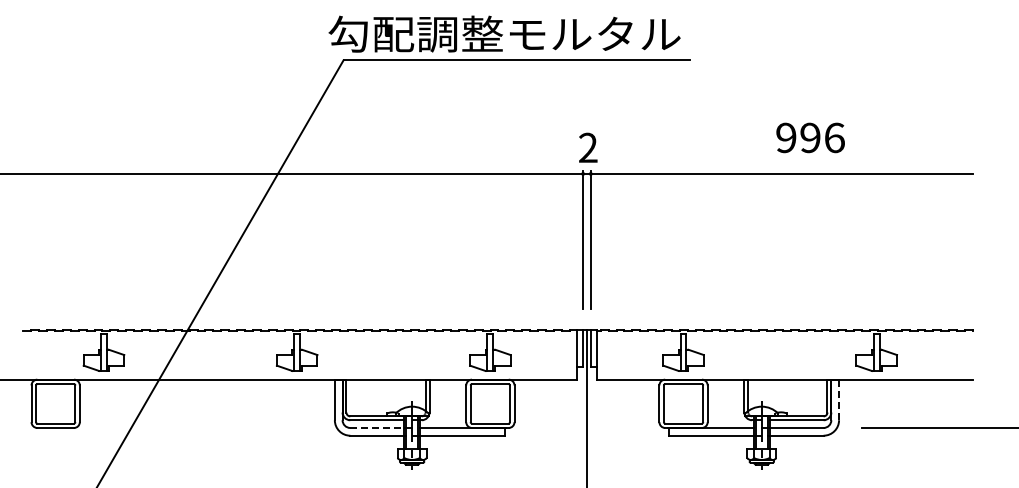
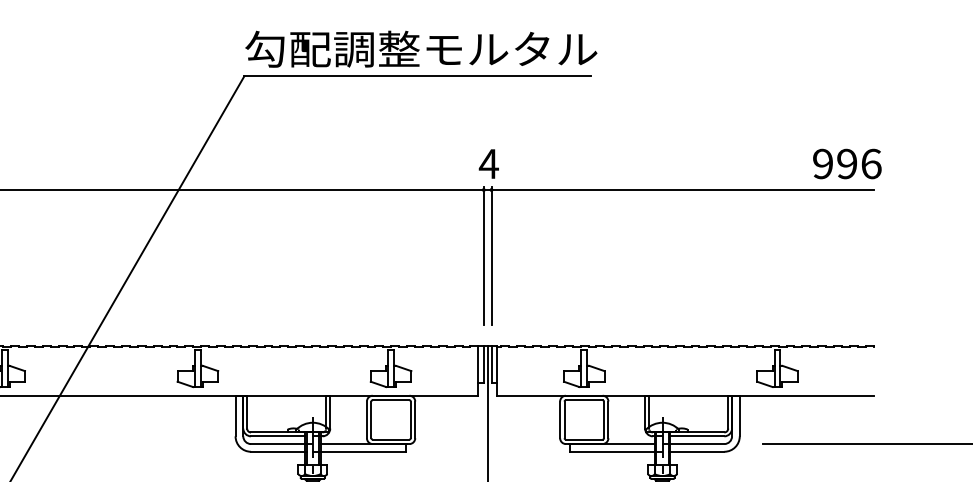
text: (504, 33) -> (421, 48), moved
text: (810, 137) -> (847, 163), moved
text: (588, 147) -> (489, 163), 2 -> 4
line: (839, 399) -> (740, 415), dashed -> solid
line: (377, 427) -> (278, 443), dashed -> solid

